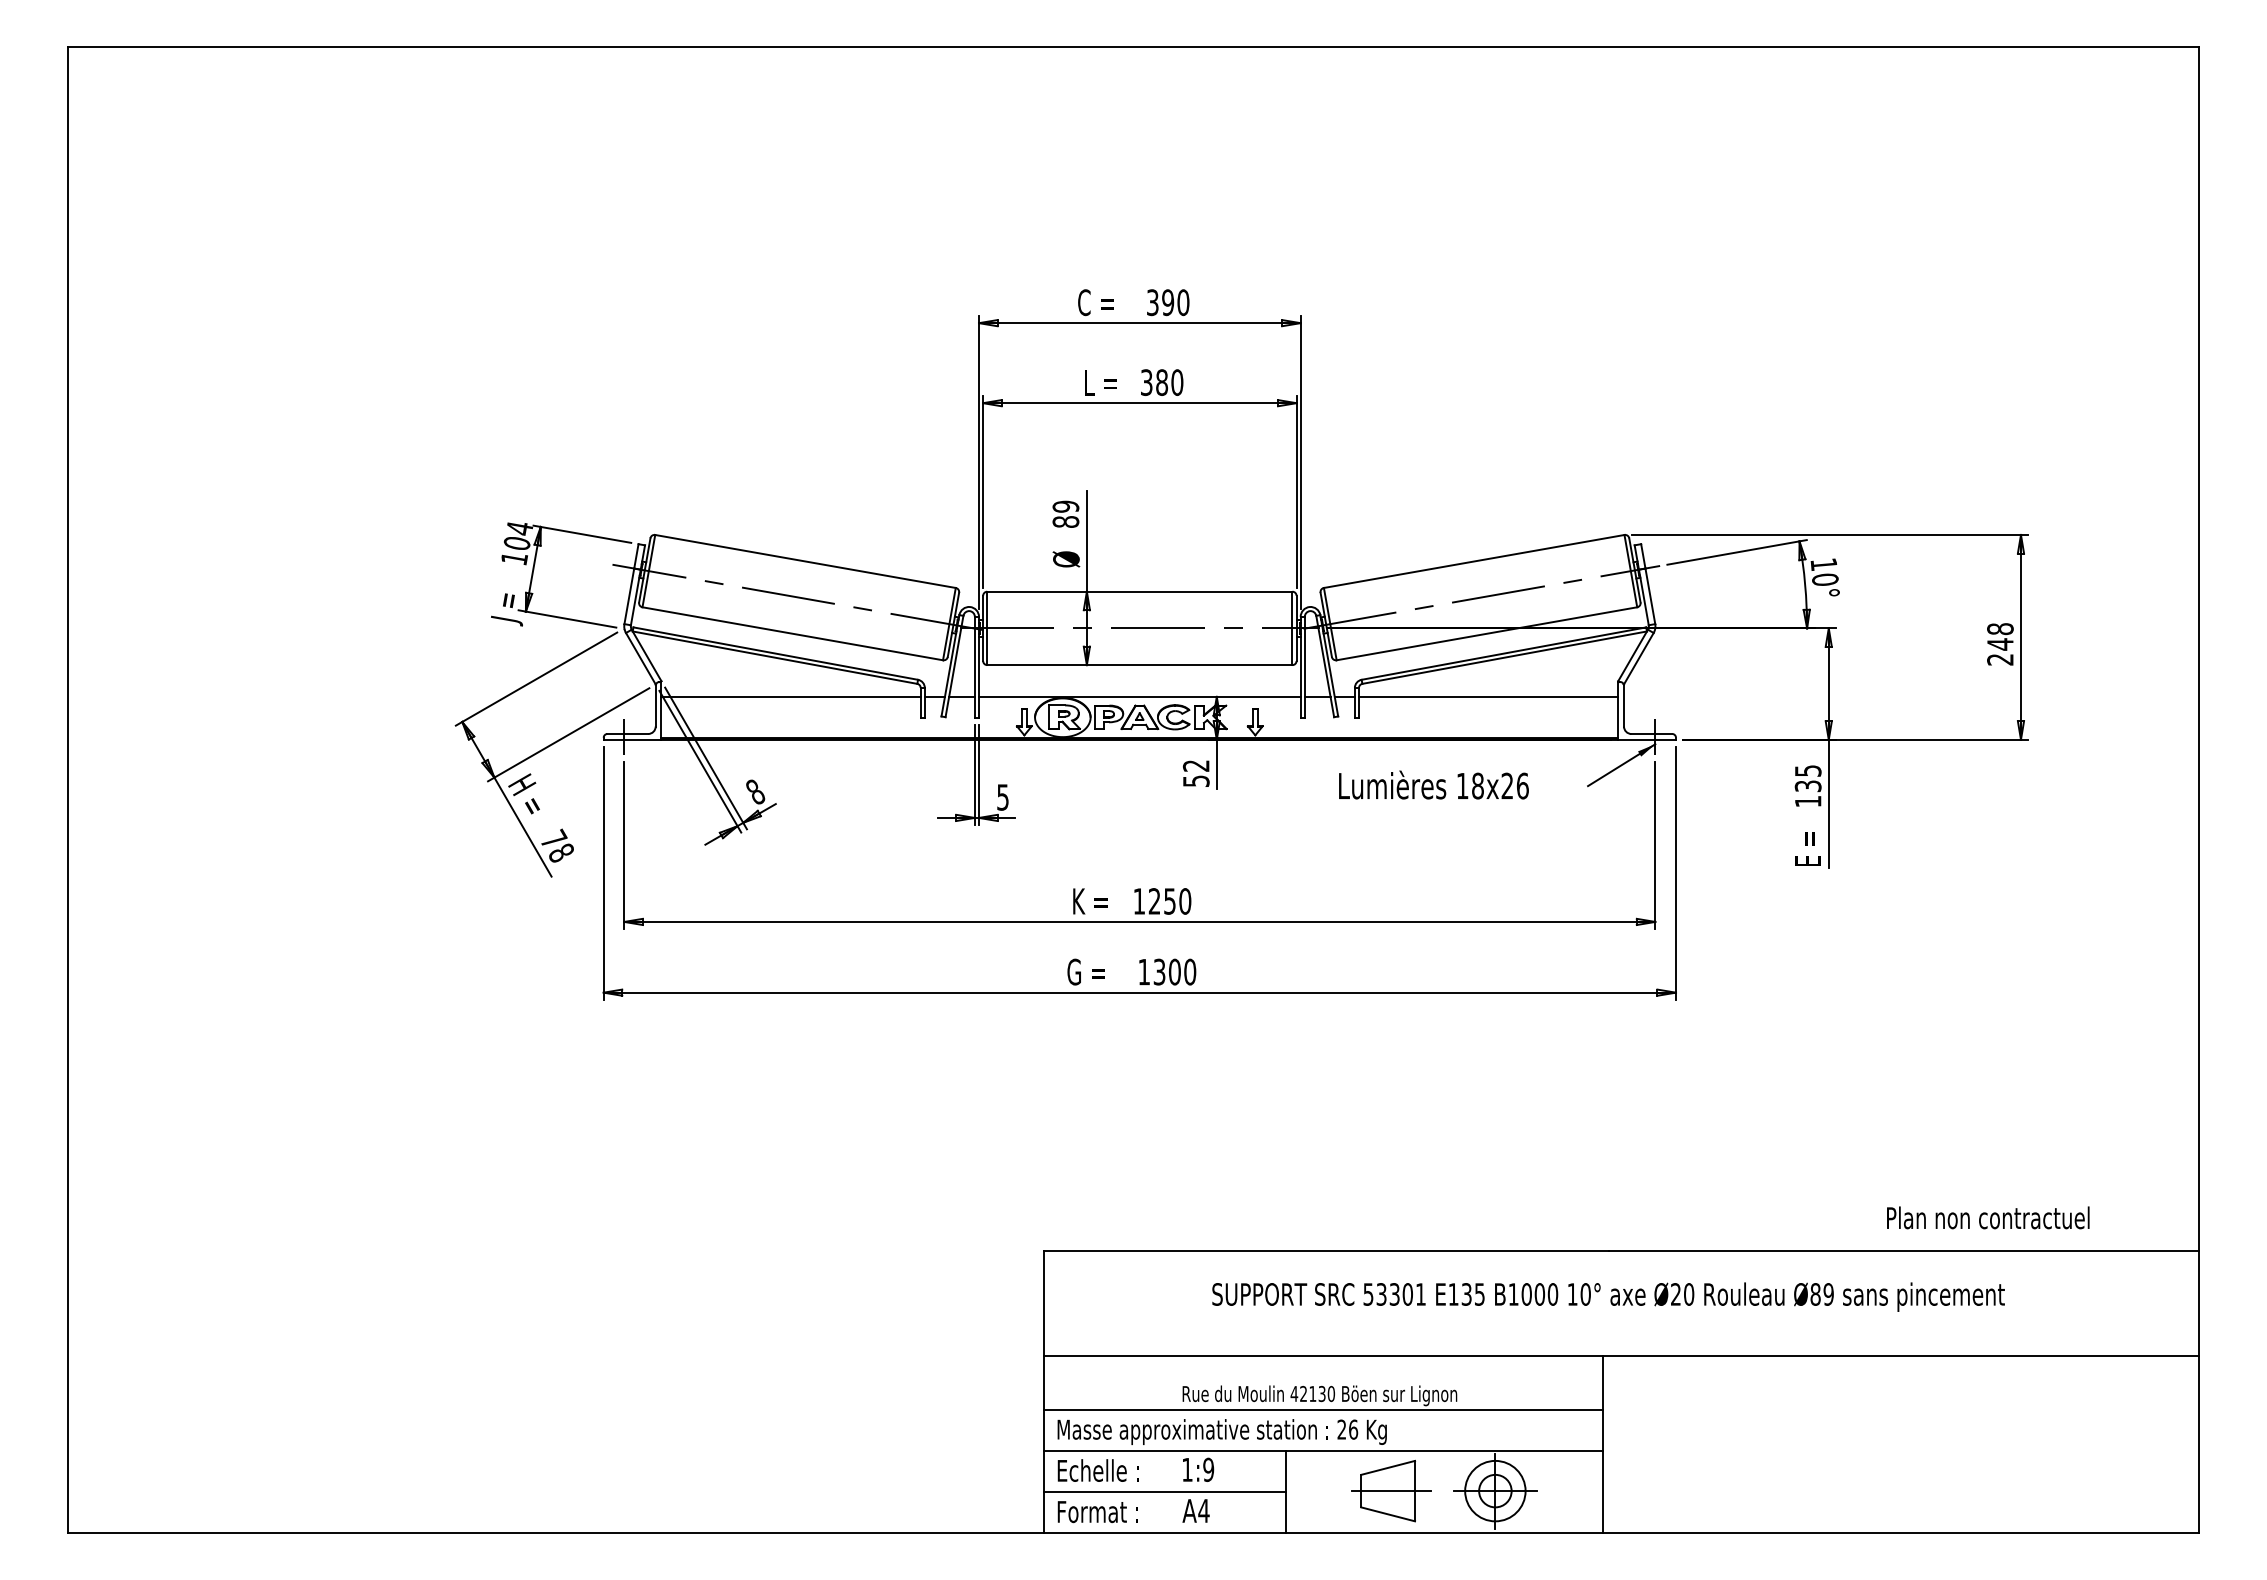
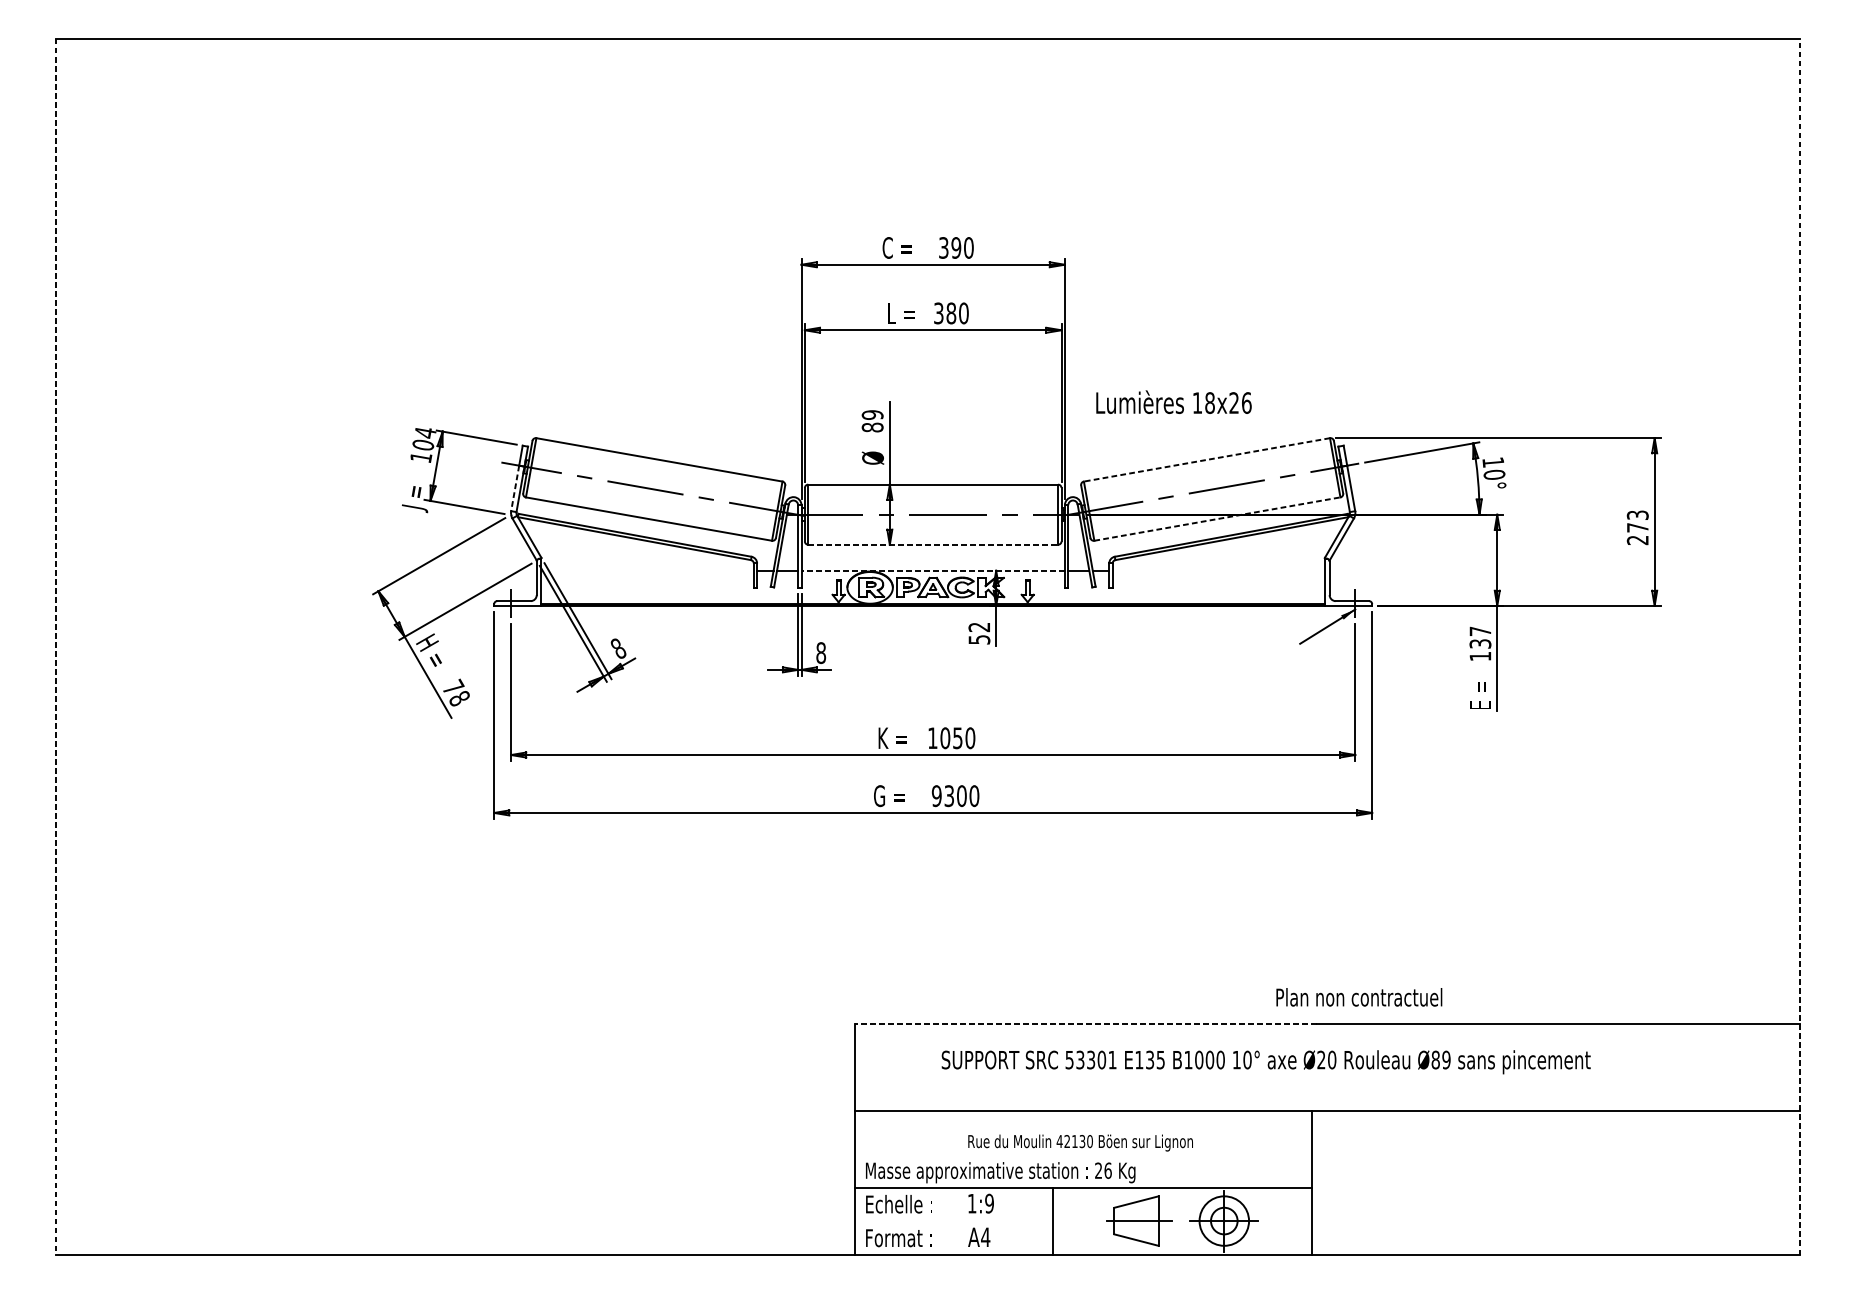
line: (1474, 561) -> (1207, 459), solid -> dashed
line: (629, 596) -> (515, 488), solid -> dashed
line: (1486, 633) -> (1217, 518), solid -> dashed
text: (2000, 636) -> (1637, 521), 248 -> 273
line: (1139, 665) -> (932, 545), solid -> dashed
line: (790, 696) -> (647, 570), removed
line: (1139, 696) -> (932, 570), solid -> dashed
line: (1488, 696) -> (1218, 570), removed
text: (1808, 770) -> (1480, 631), 135 -> 137
text: (1433, 784) -> (1173, 401), moved
line: (68, 790) -> (55, 647), solid -> dashed
line: (2198, 790) -> (1800, 647), solid -> dashed
text: (1002, 797) -> (820, 653), 5 -> 8
text: (1154, 901) -> (945, 738), 1250 -> 1050
text: (1144, 971) -> (937, 795), 1300 -> 9300
text: (1988, 1217) -> (1359, 997), moved
line: (1325, 1250) -> (1085, 1024), solid -> dashed
text: (1608, 1296) -> (1266, 1061), moved
line: (1322, 1410) -> (1082, 1155), removed
line: (1164, 1492) -> (953, 1222), removed

